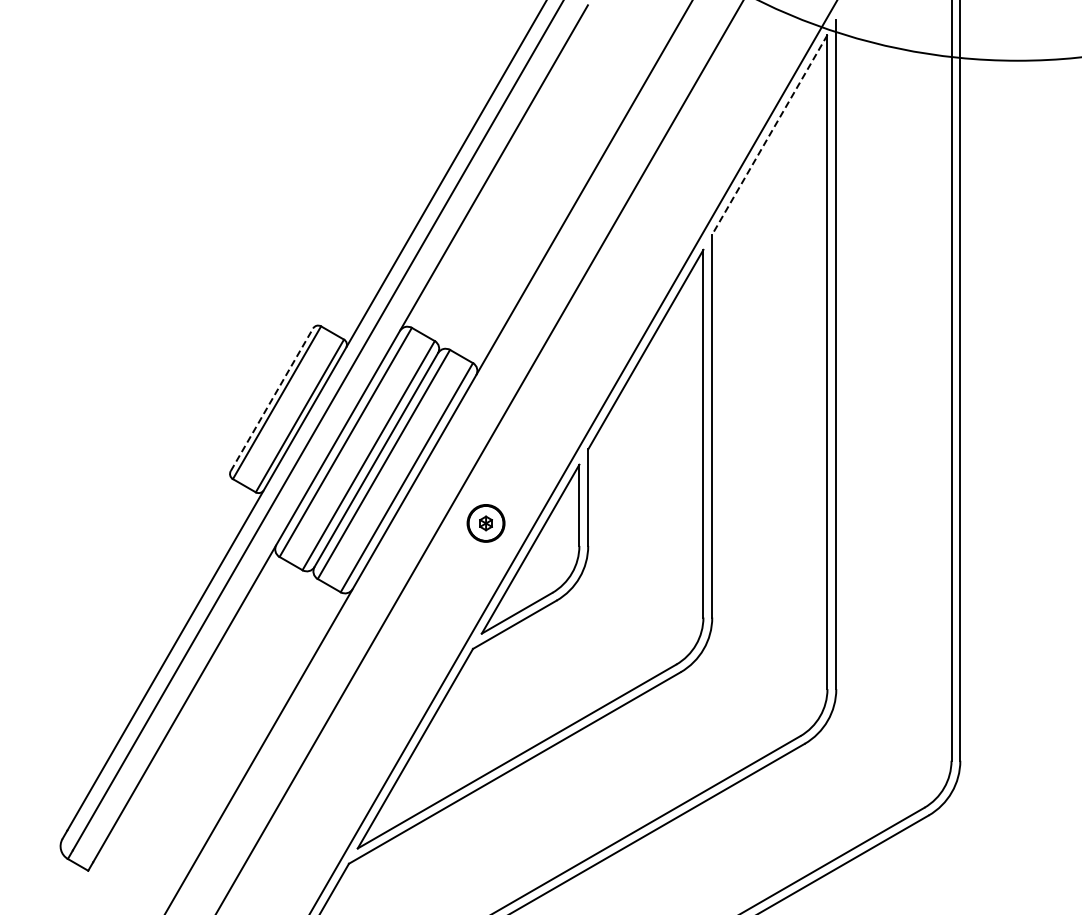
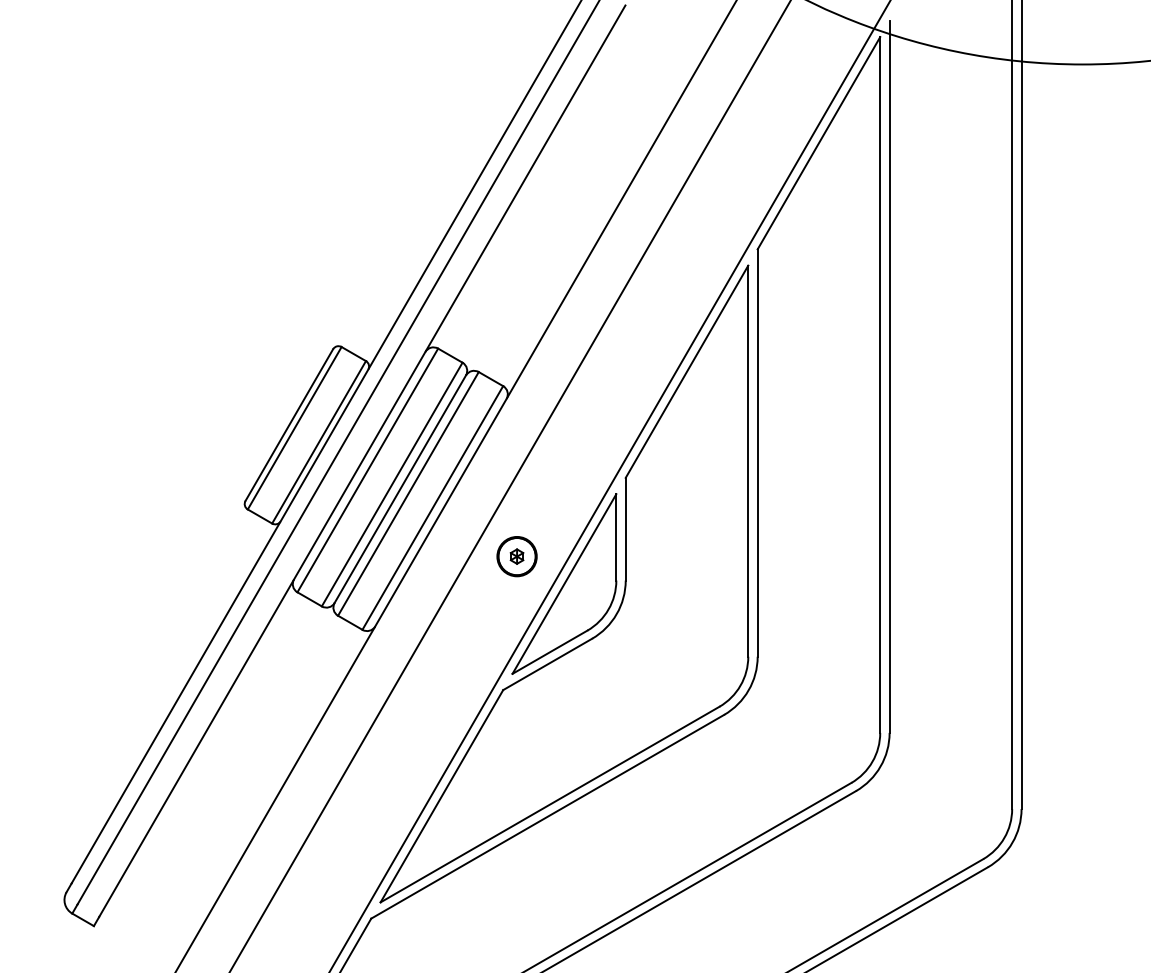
line: (769, 135) -> (818, 143), dashed -> solid
line: (272, 399) -> (289, 424), dashed -> solid

